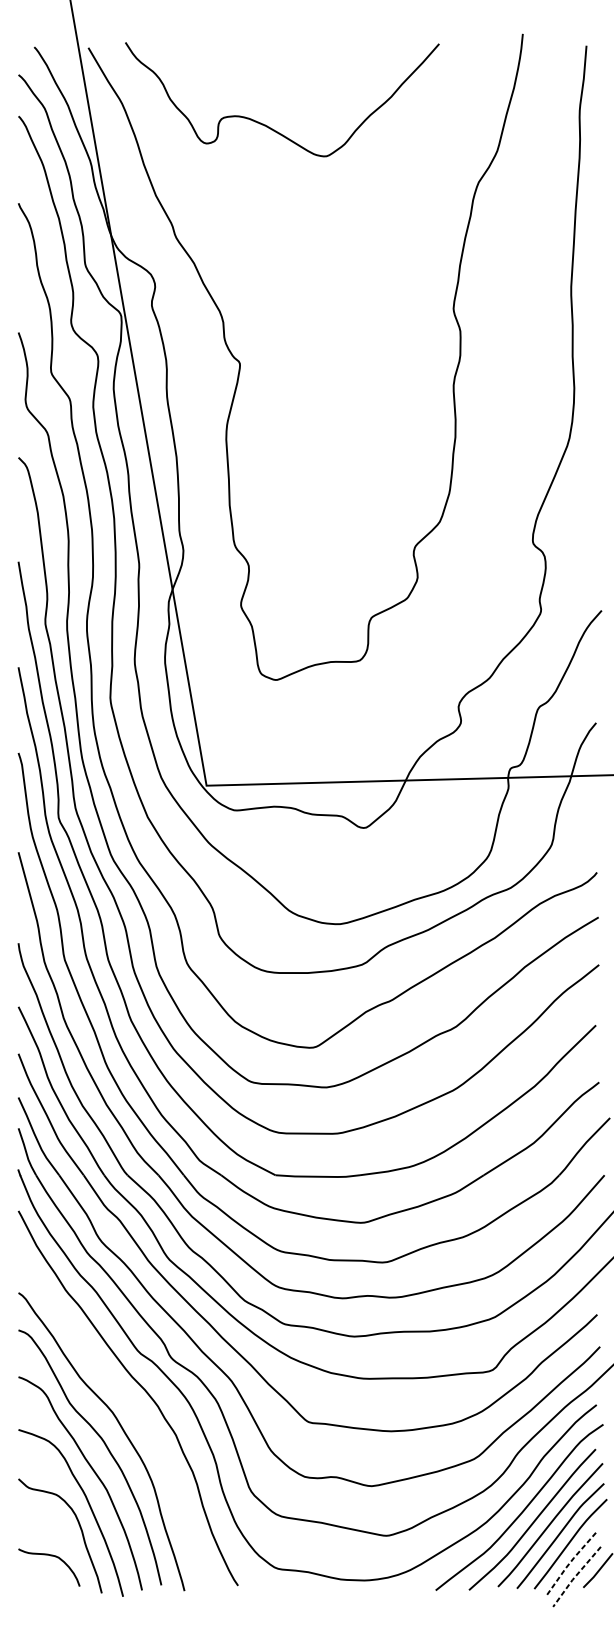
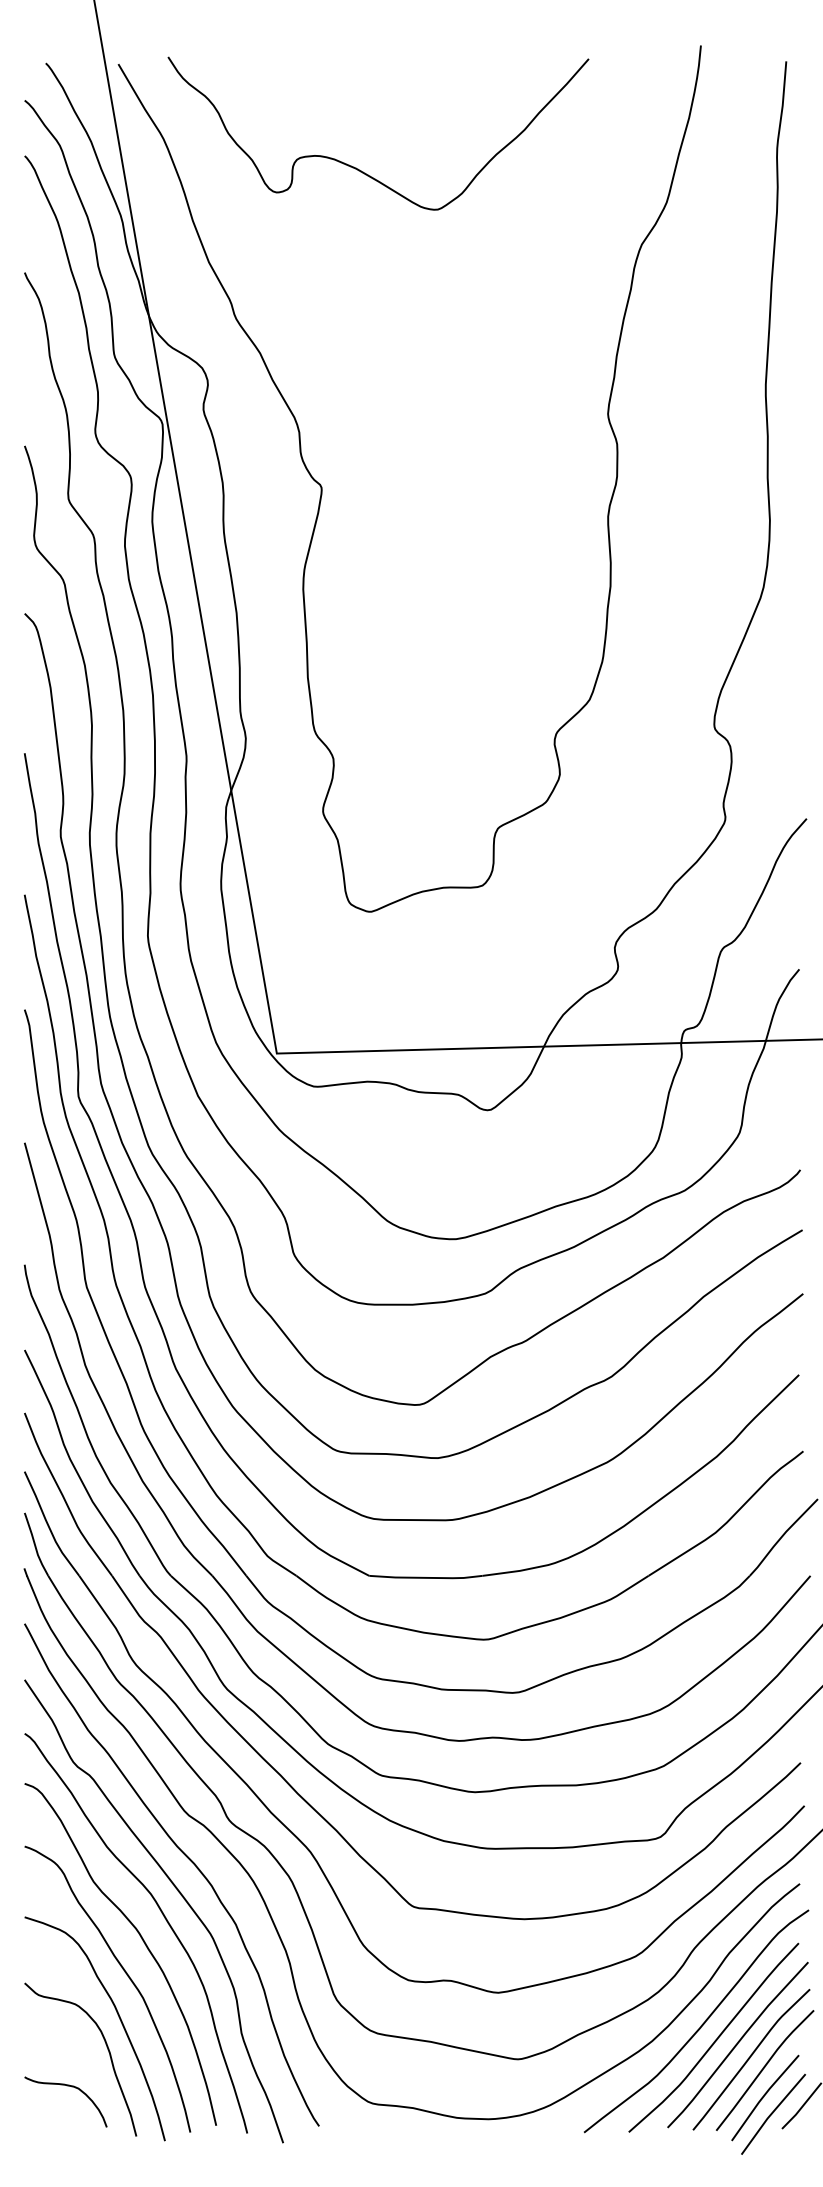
curve: (132, 1410) -> (177, 1891), added
line: (569, 1564) -> (763, 2097), dashed -> solid
line: (575, 1576) -> (771, 2114), dashed -> solid

